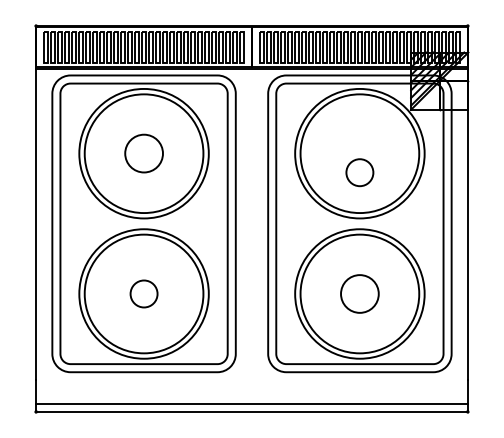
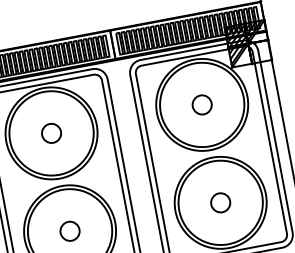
circle: (143, 153) -> (51, 133), size x0.71
circle: (359, 172) -> (201, 104), moved
circle: (359, 293) -> (220, 202), size x0.71

